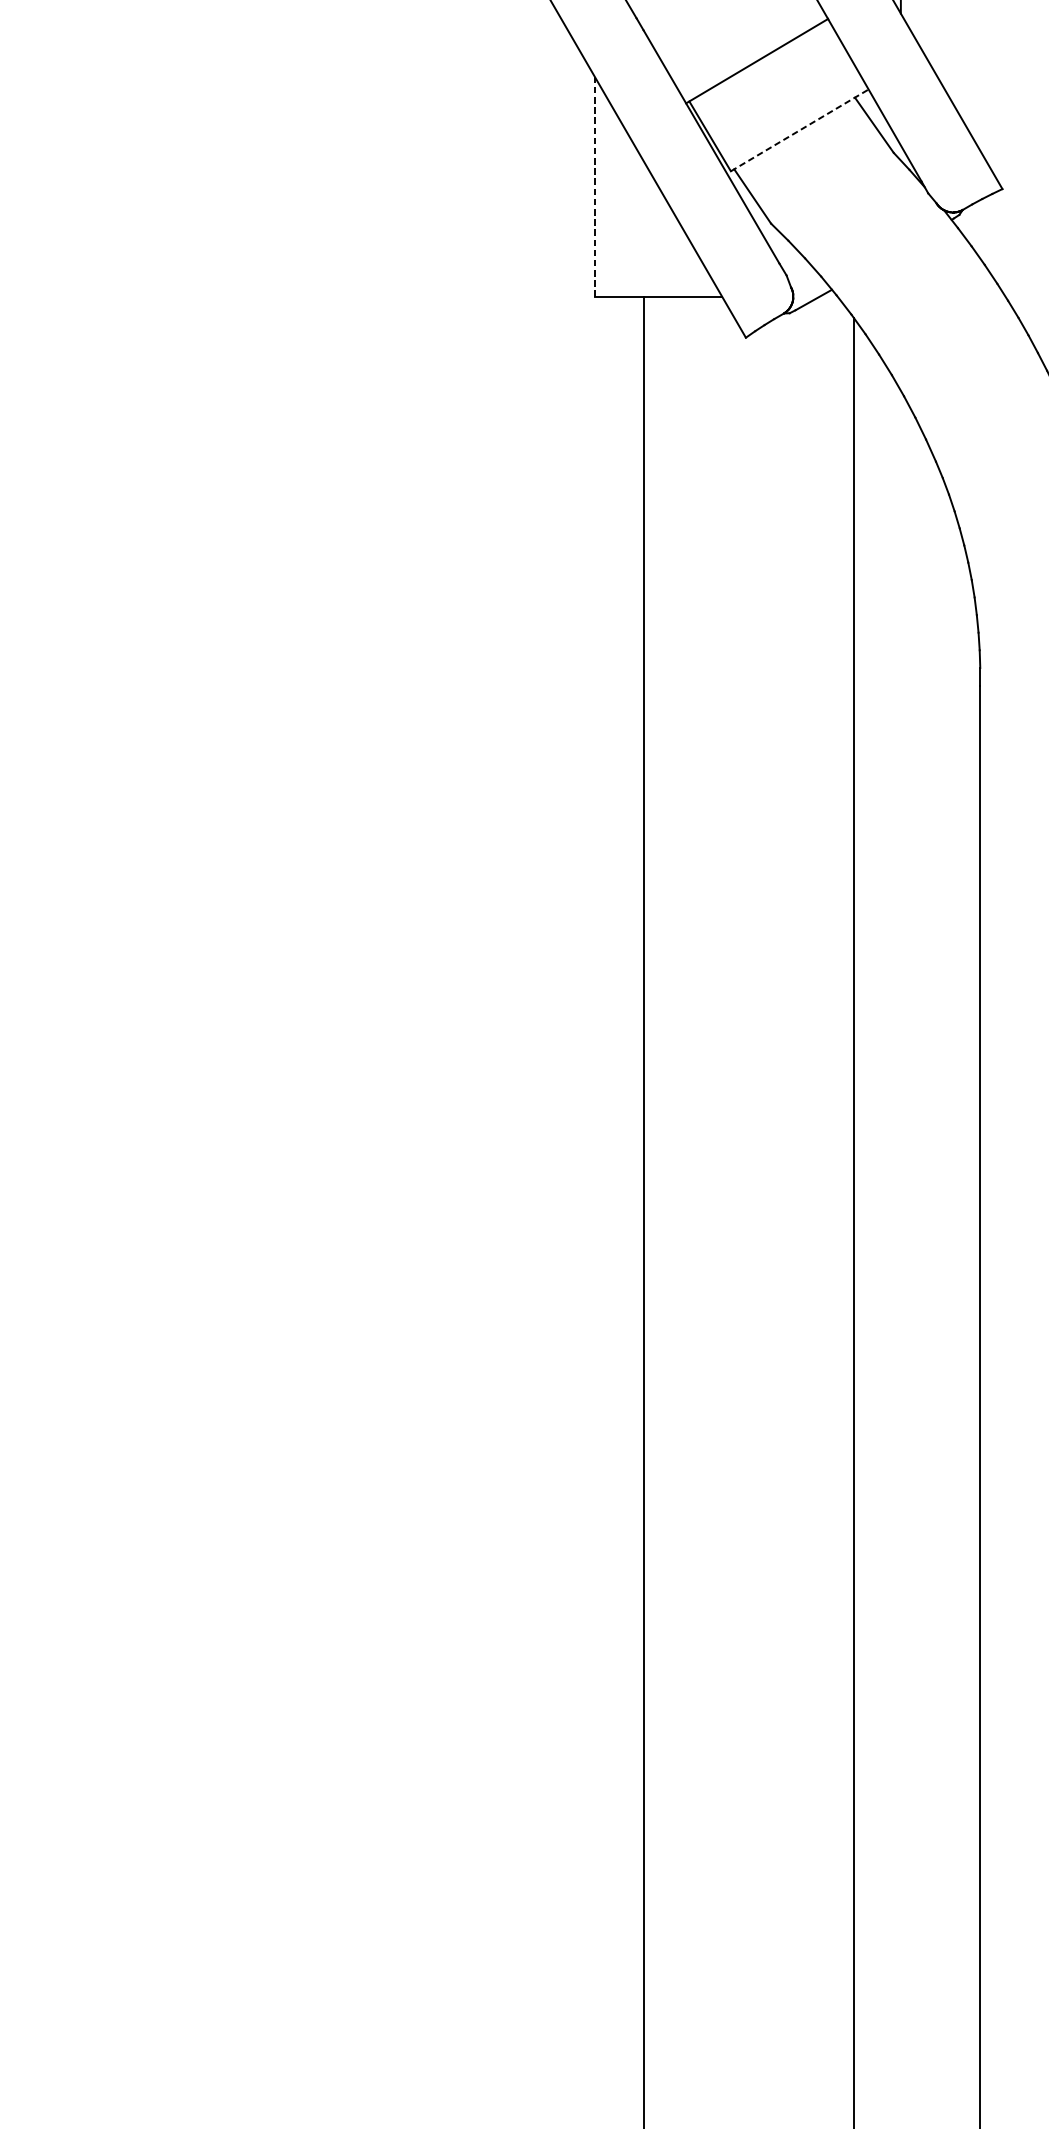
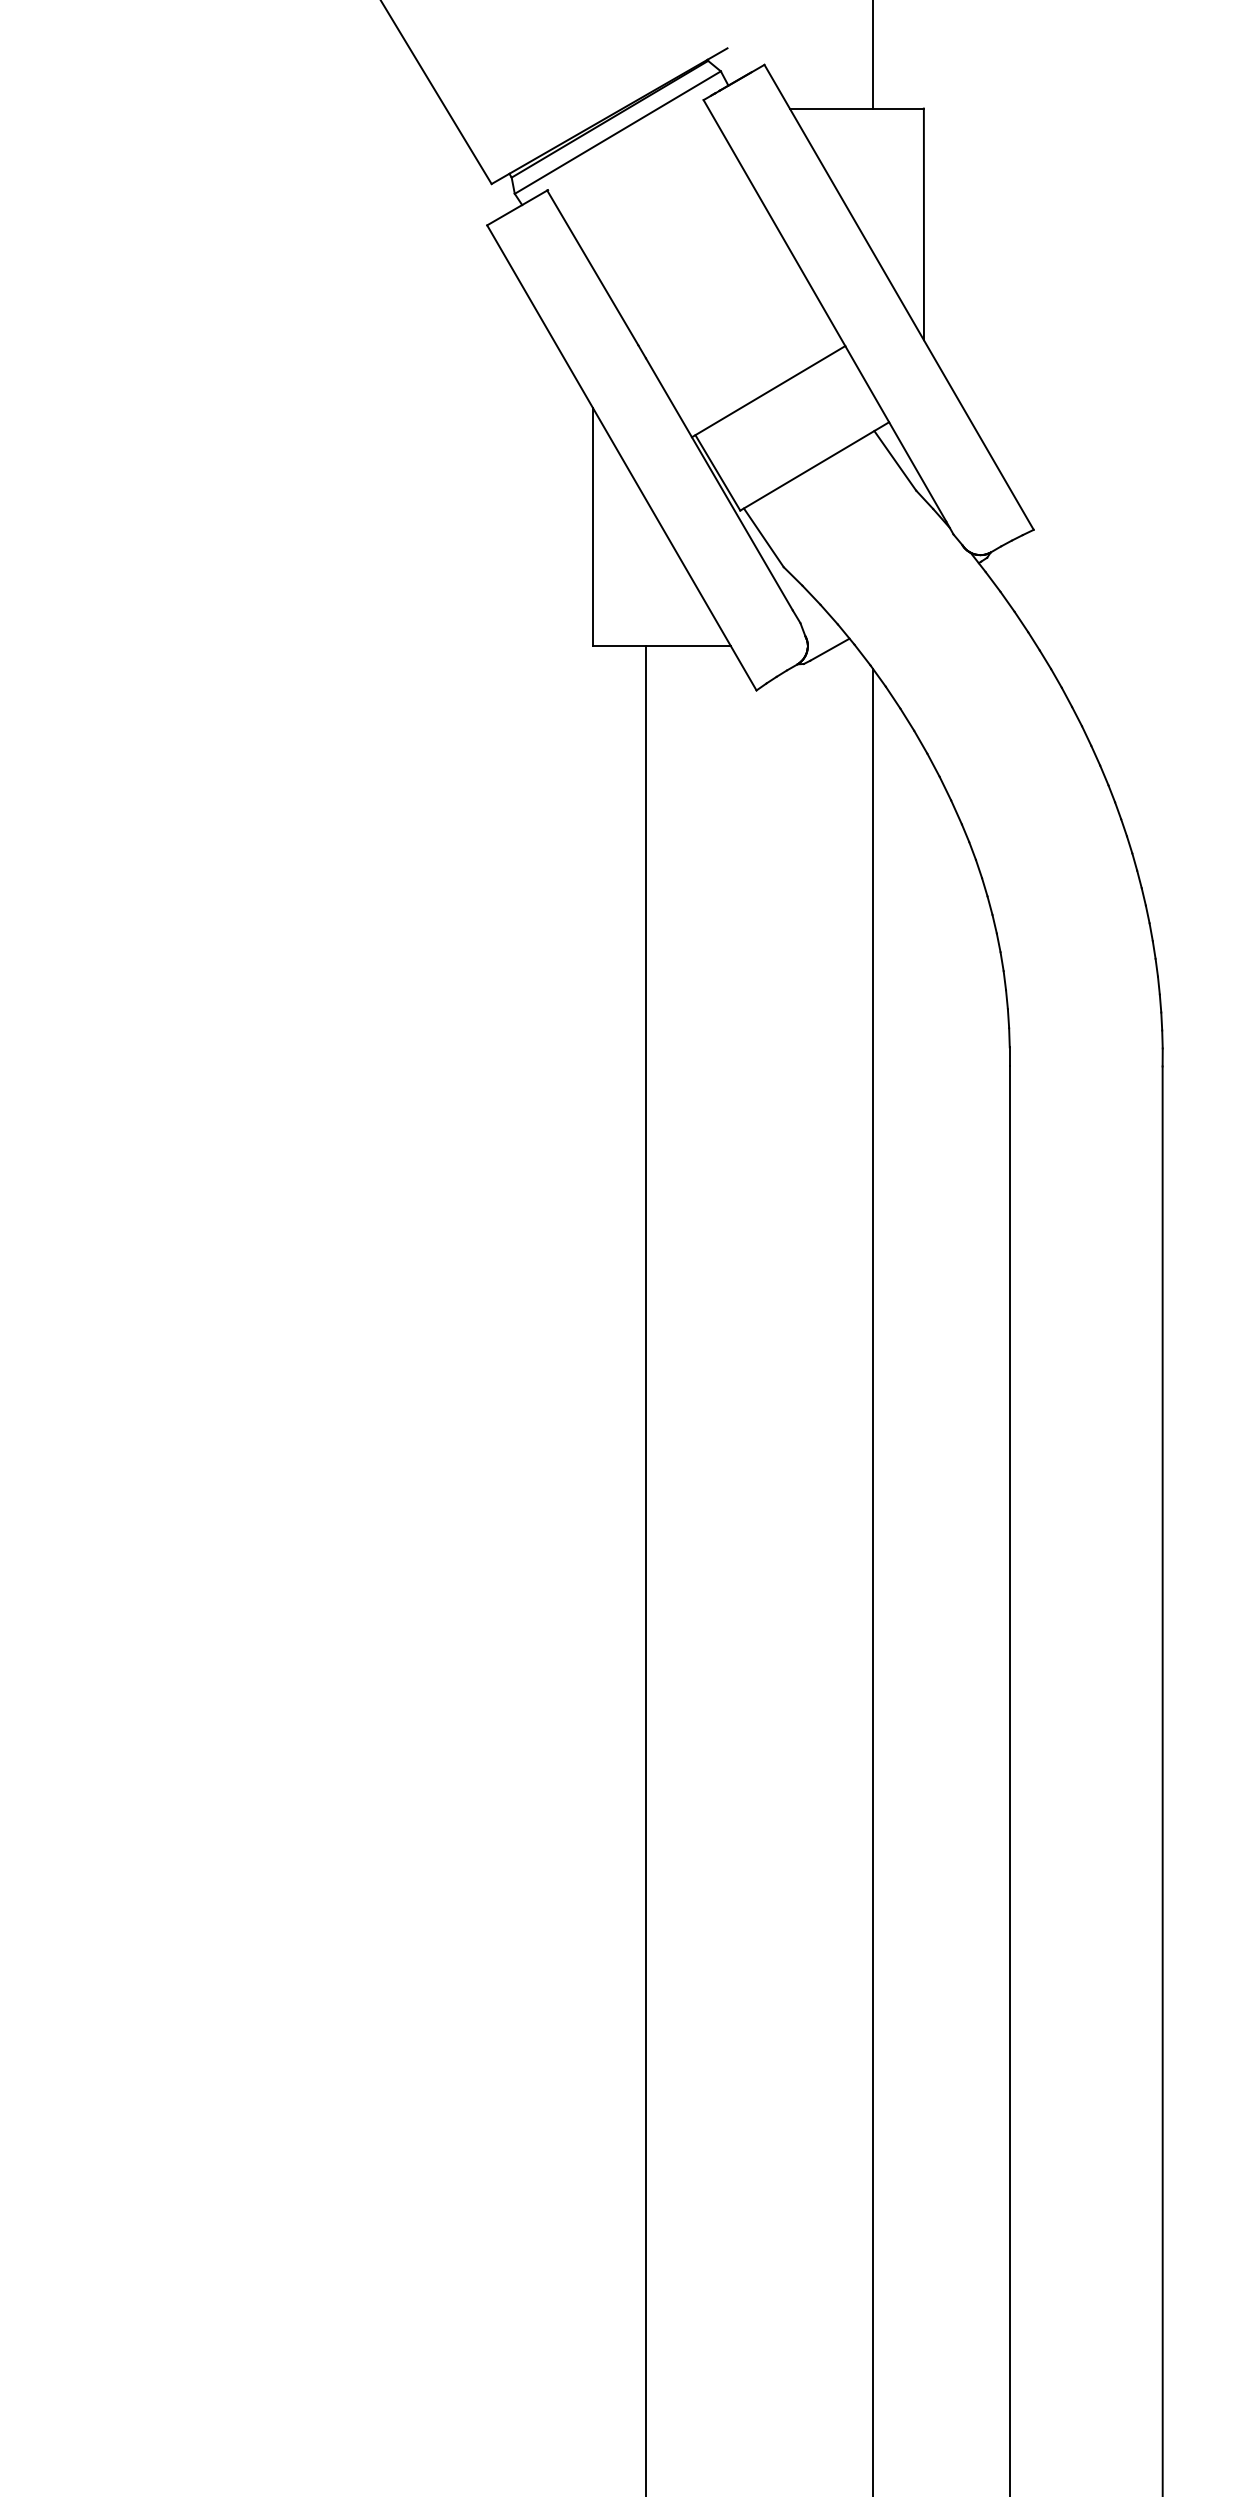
line: (799, 130) -> (814, 466), dashed -> solid
line: (595, 186) -> (593, 527), dashed -> solid

